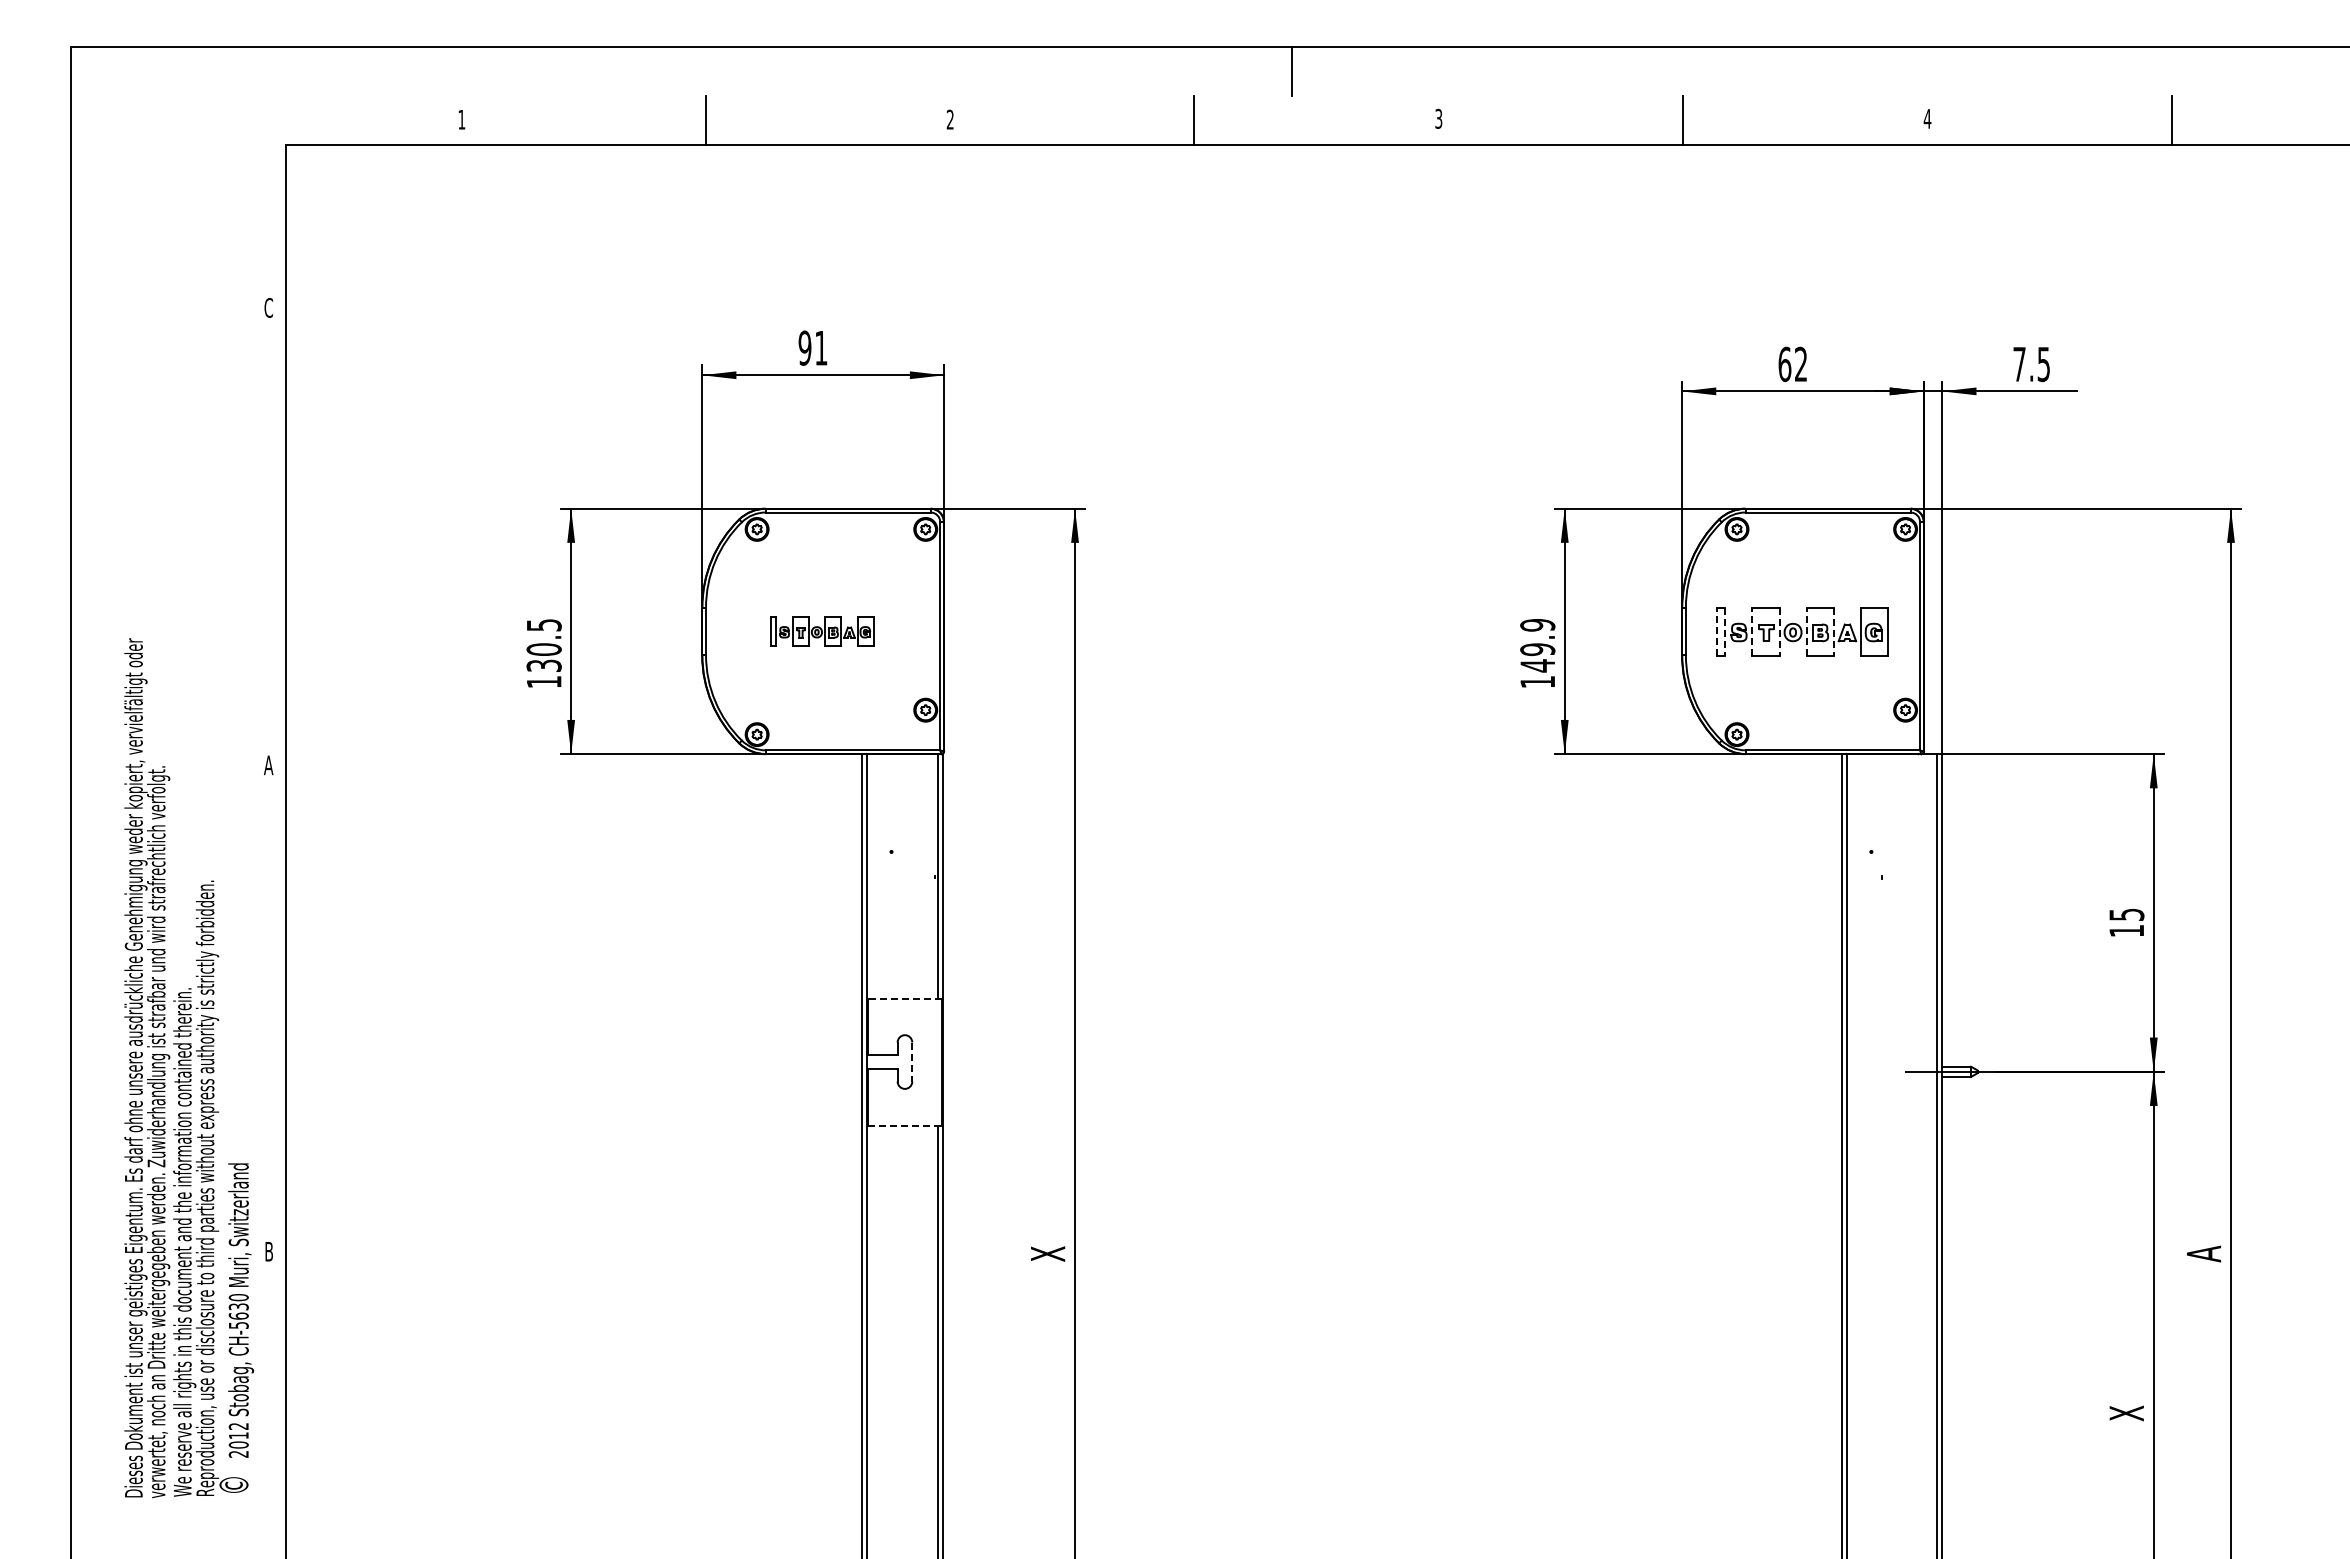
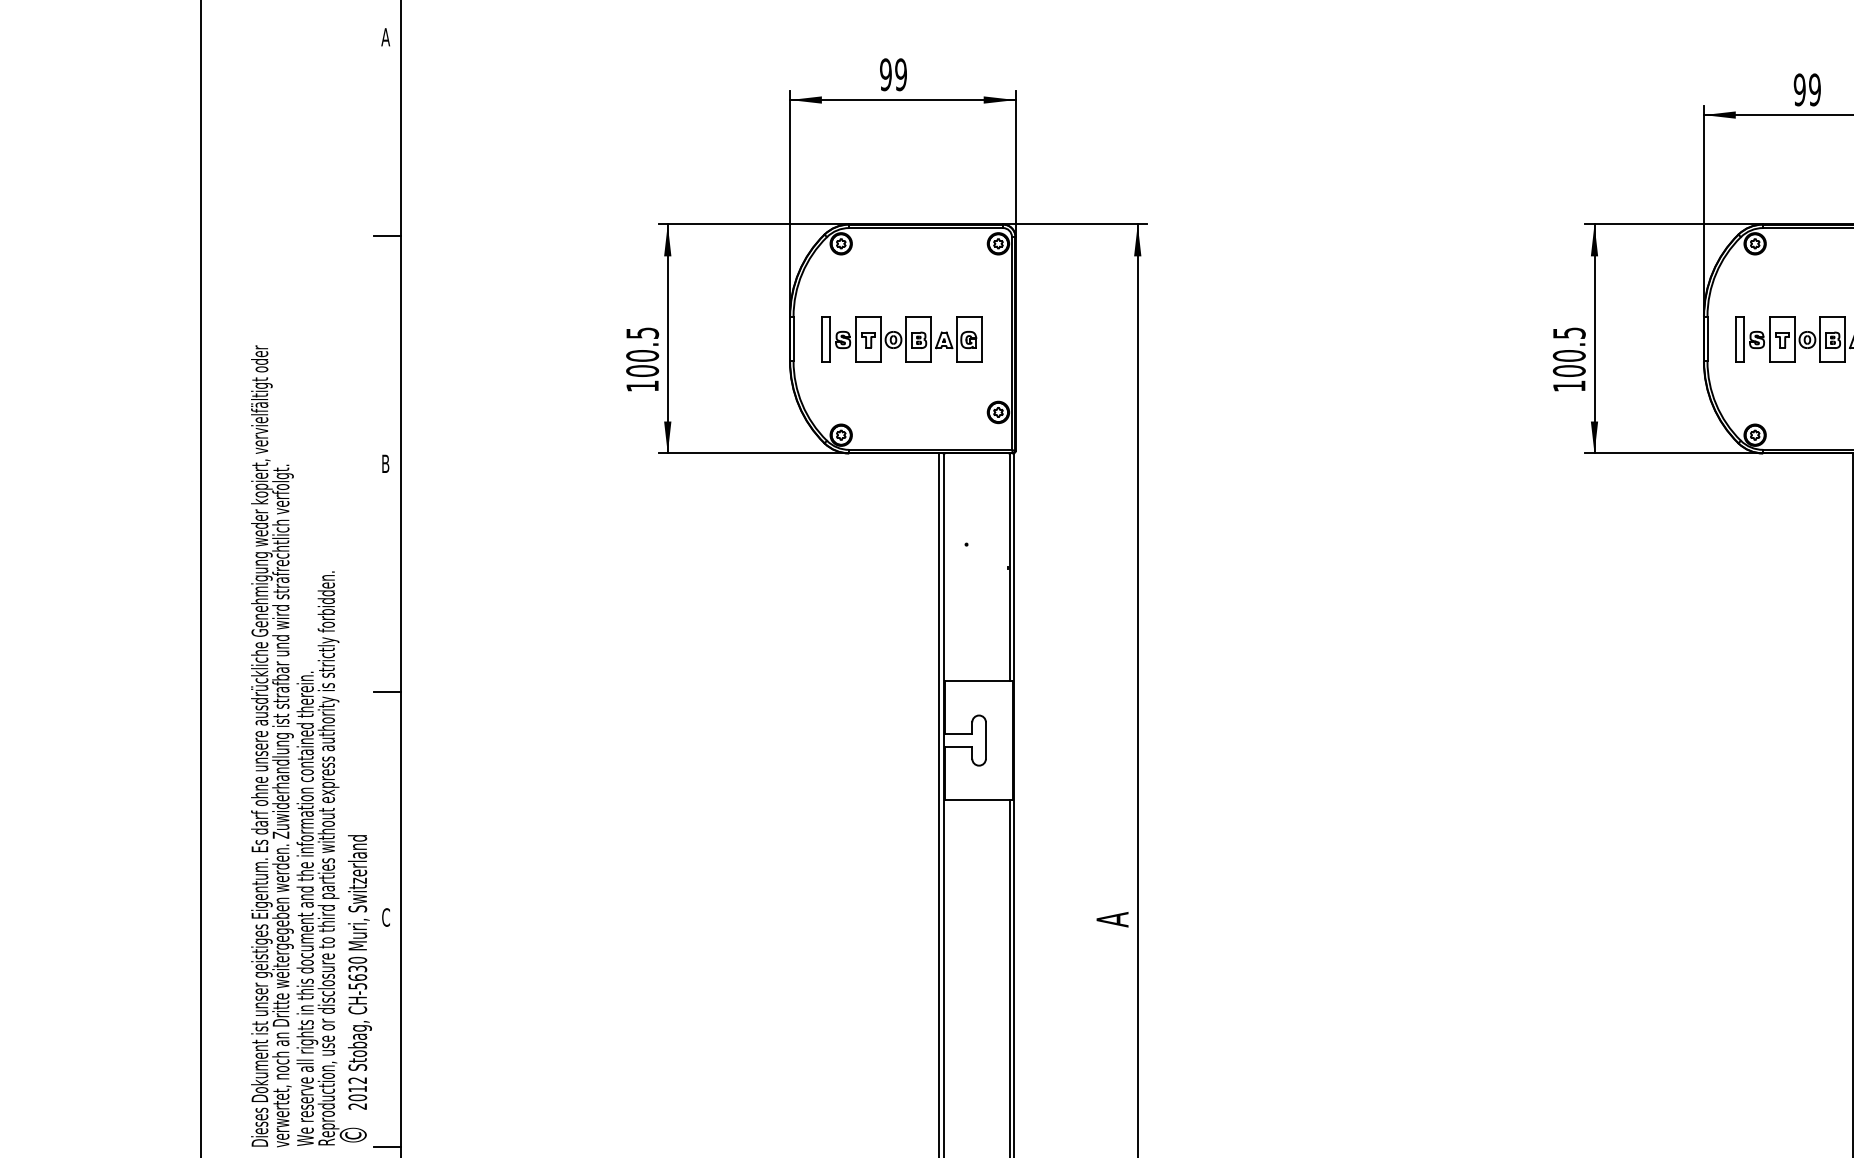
text: (268, 307) -> (385, 36), C -> A
text: (820, 347) -> (900, 74), 91 -> 99
text: (1792, 364) -> (1806, 90), 62 -> 99
line: (270, 520) -> (387, 235), added
part: (822, 631) -> (902, 339), size x1.67
line: (1716, 631) -> (1736, 339), dashed -> solid
line: (1752, 631) -> (1769, 339), dashed -> solid
line: (1806, 631) -> (1819, 339), dashed -> solid
line: (1725, 632) -> (1744, 339), dashed -> solid
line: (1779, 632) -> (1794, 339), dashed -> solid
line: (1833, 632) -> (1845, 339), dashed -> solid
text: (1537, 645) -> (1569, 352), 149.9 -> 100.5
text: (543, 665) -> (641, 370), 130.5 -> 100.5
text: (268, 765) -> (385, 464), A -> B
line: (904, 998) -> (978, 681), dashed -> solid
line: (270, 1009) -> (387, 691), added
line: (912, 1062) -> (986, 741), dashed -> solid
line: (904, 1125) -> (978, 799), dashed -> solid
text: (268, 1251) -> (385, 917), B -> C
text: (1048, 1253) -> (1112, 919), X -> A
line: (270, 1498) -> (387, 1147), added

